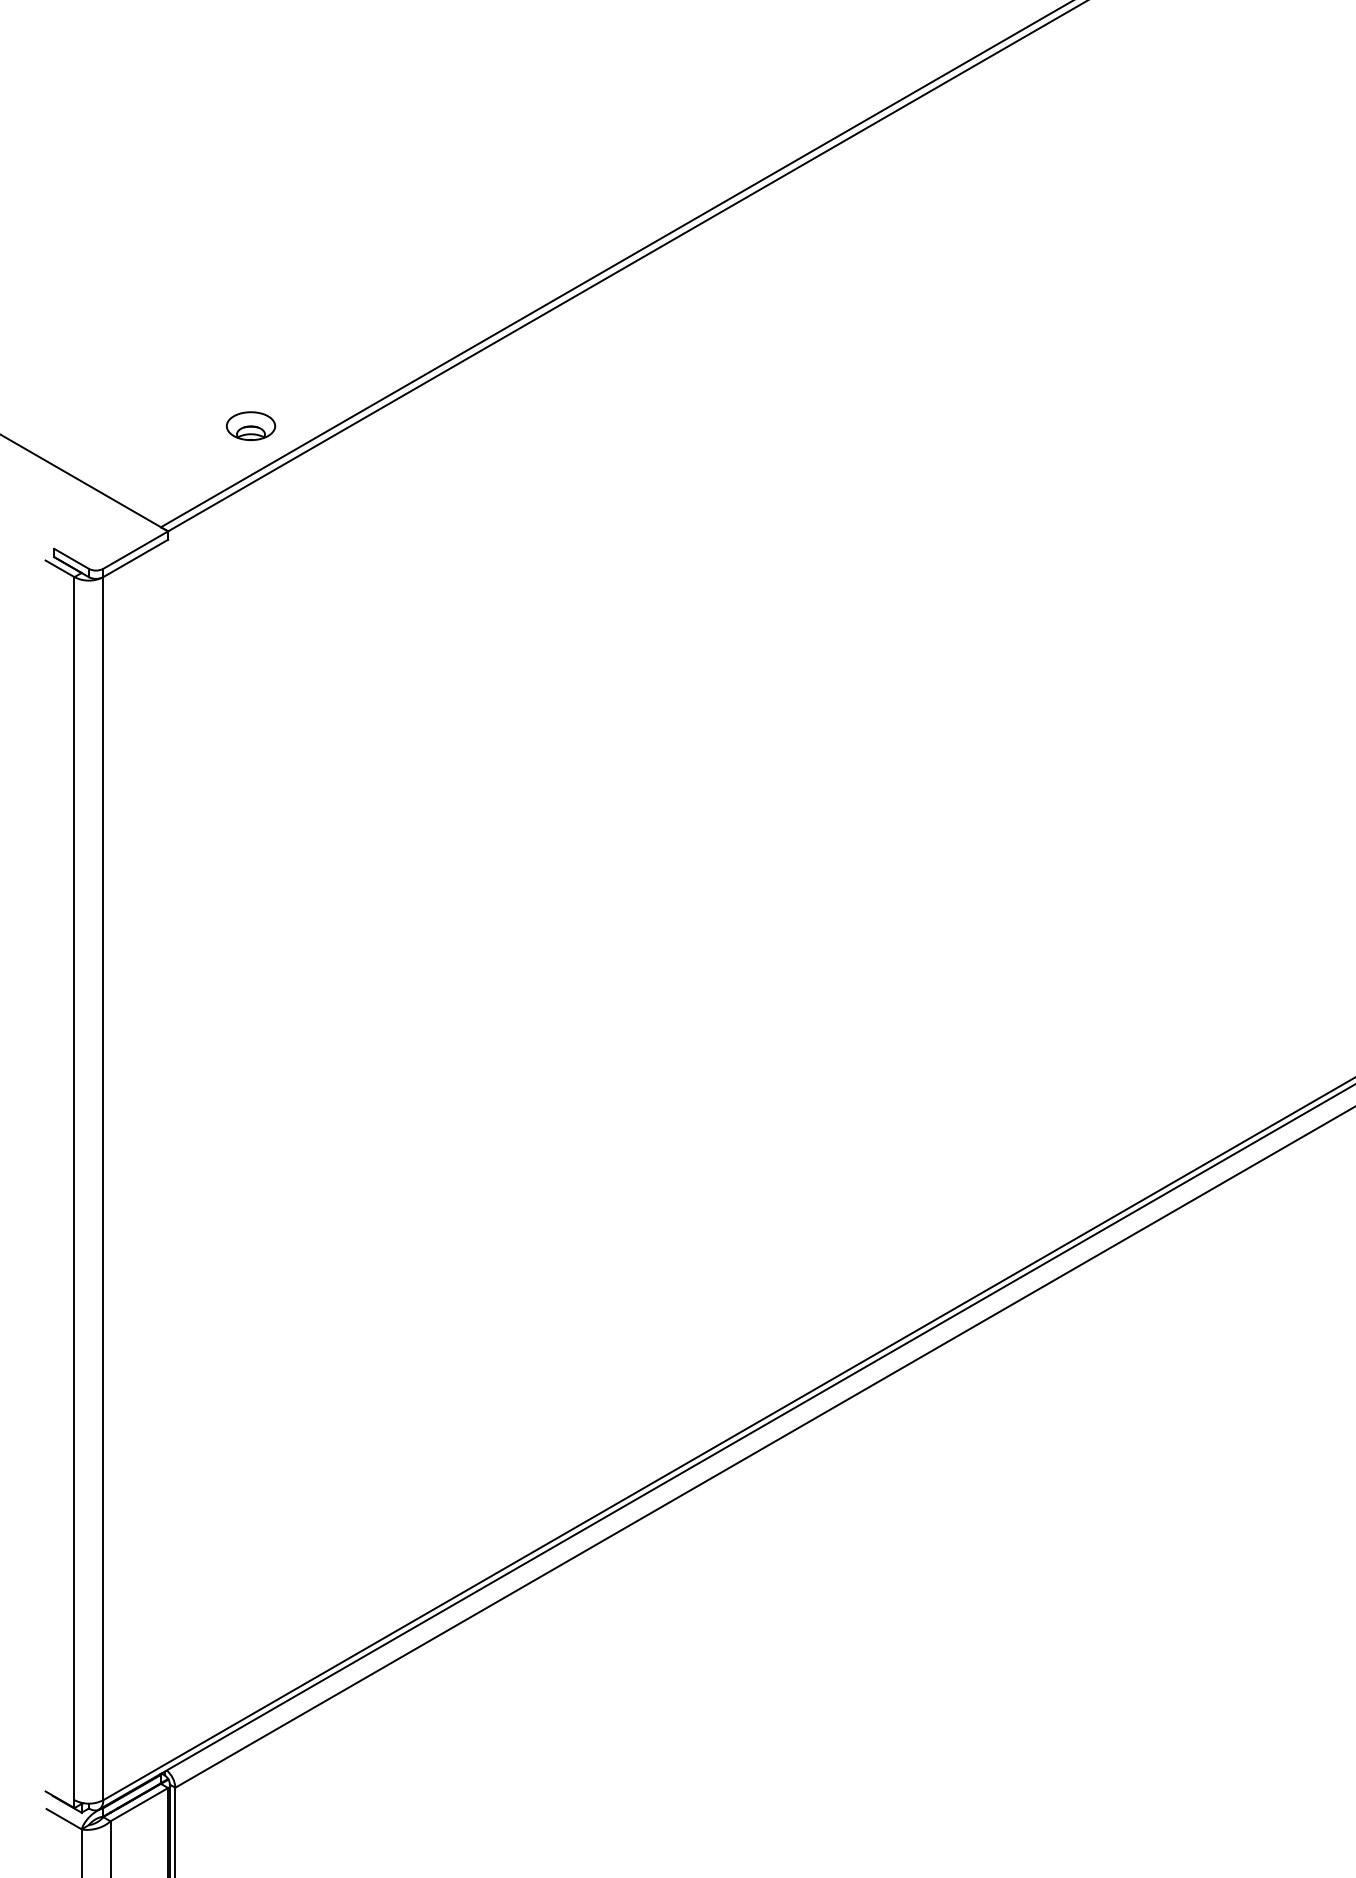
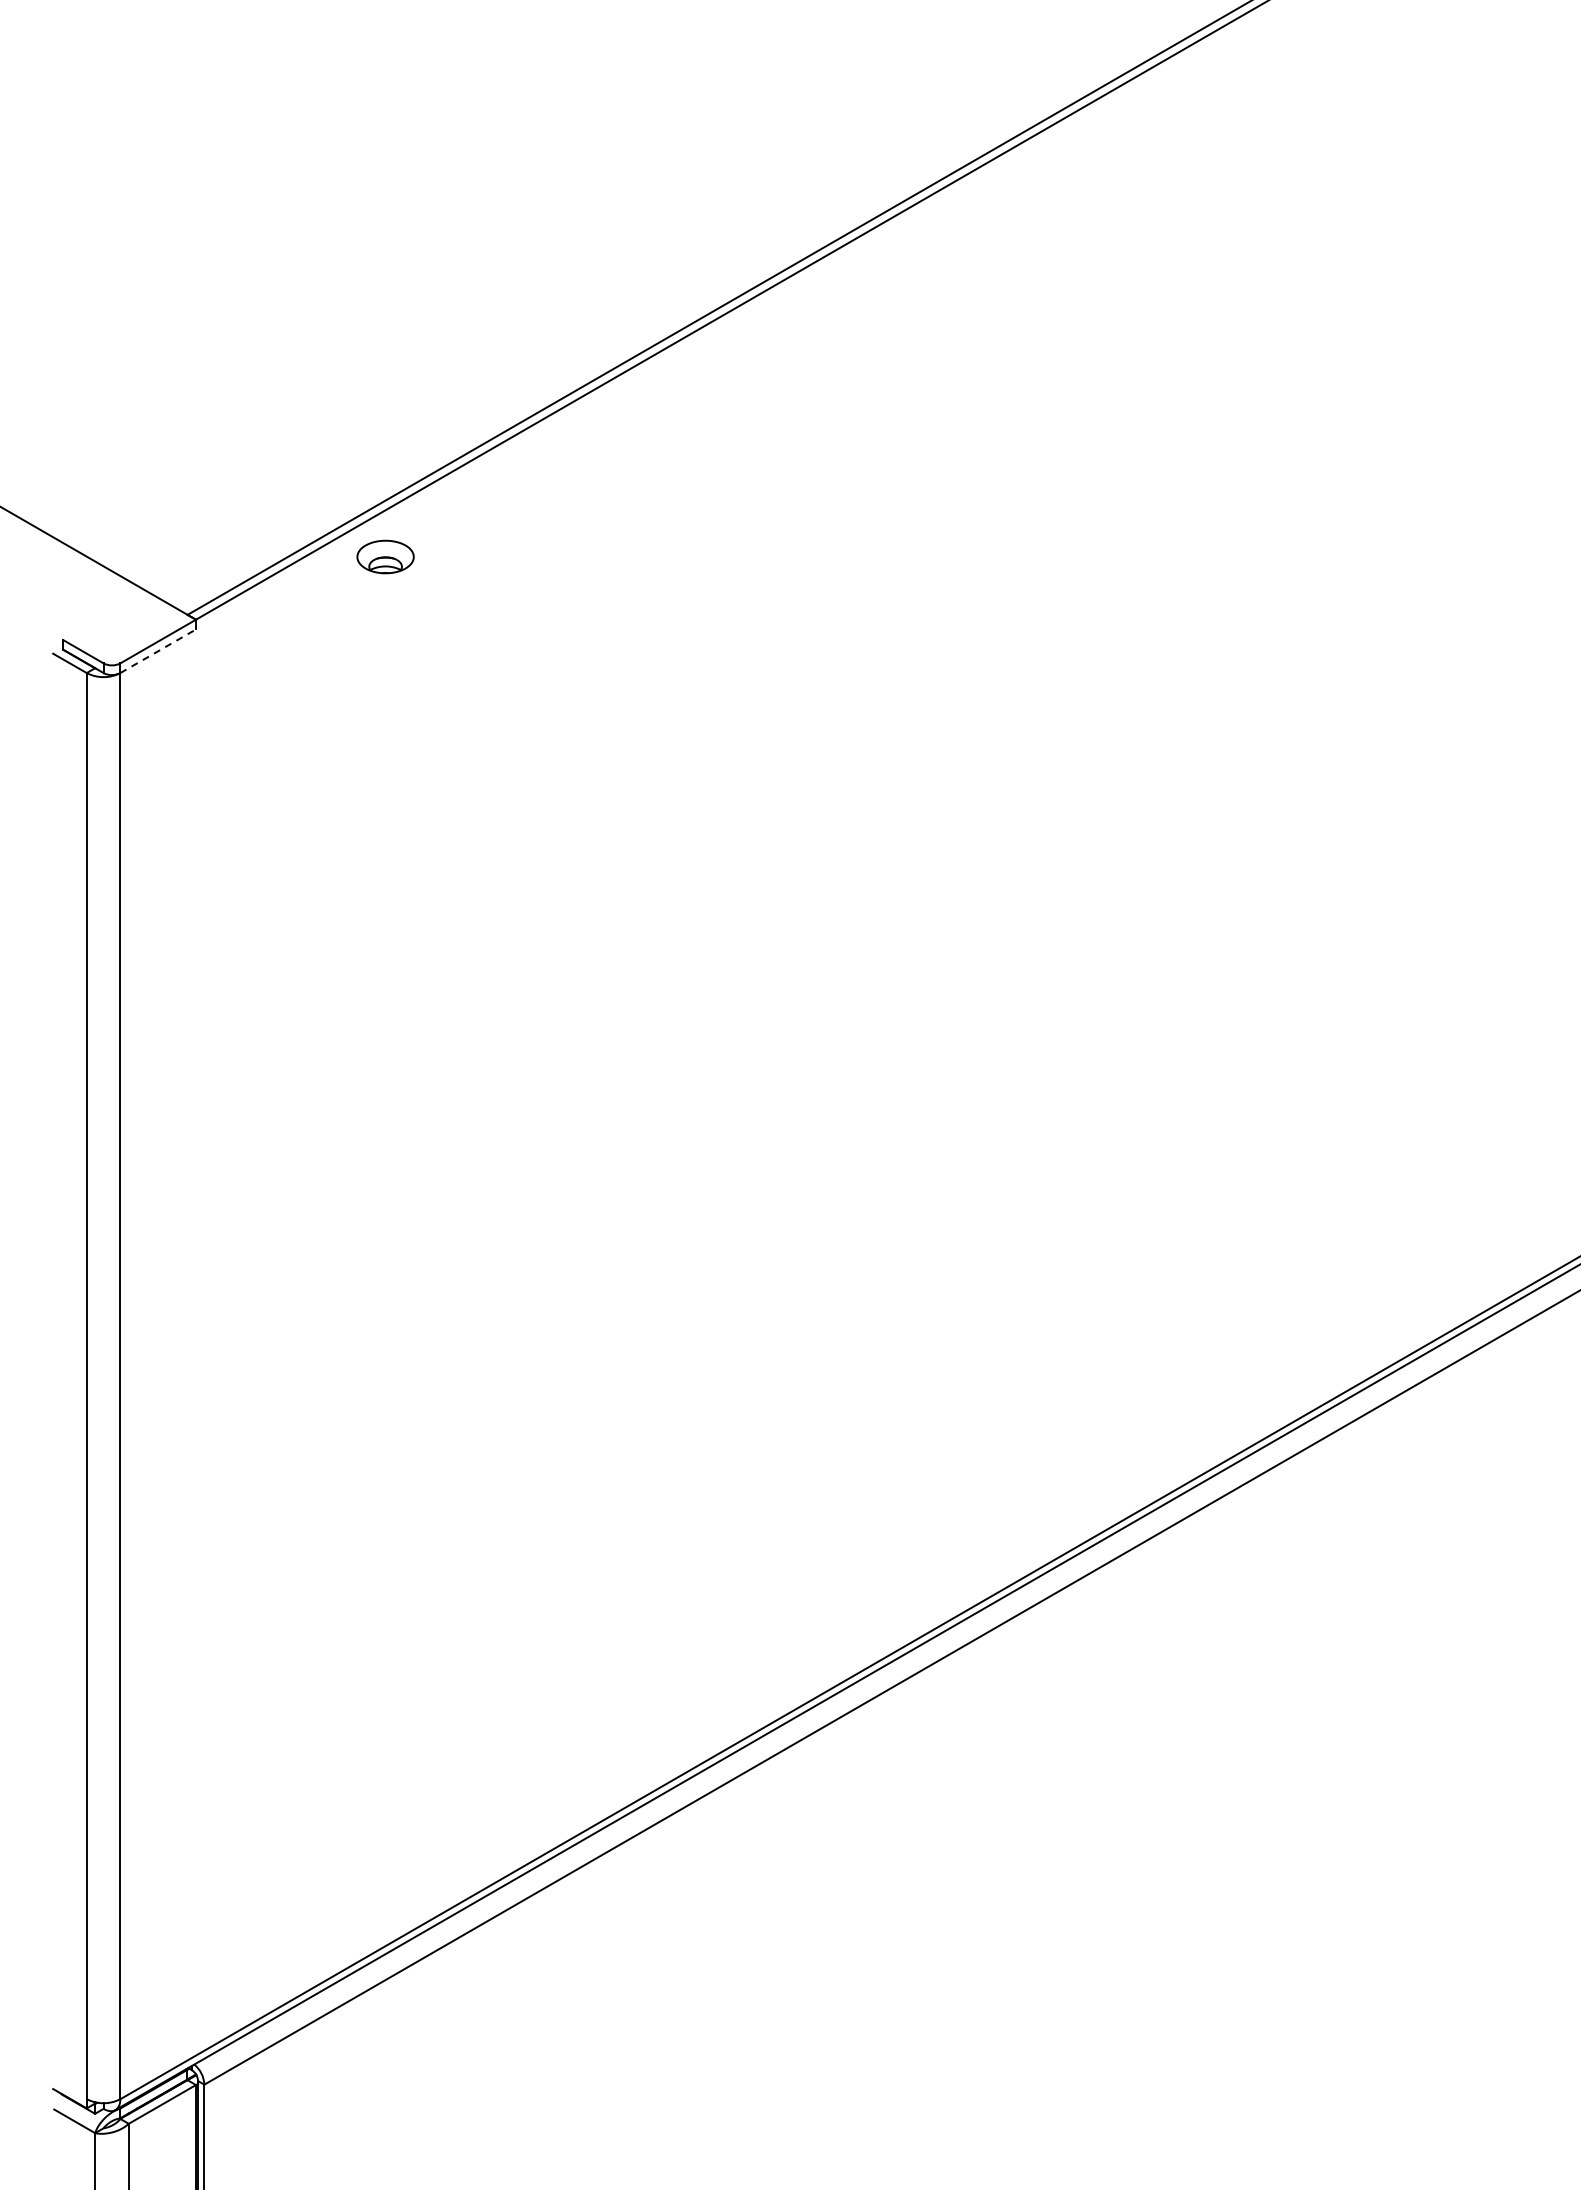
part: (250, 425) -> (385, 556), moved
line: (135, 558) -> (158, 651), solid -> dashed

